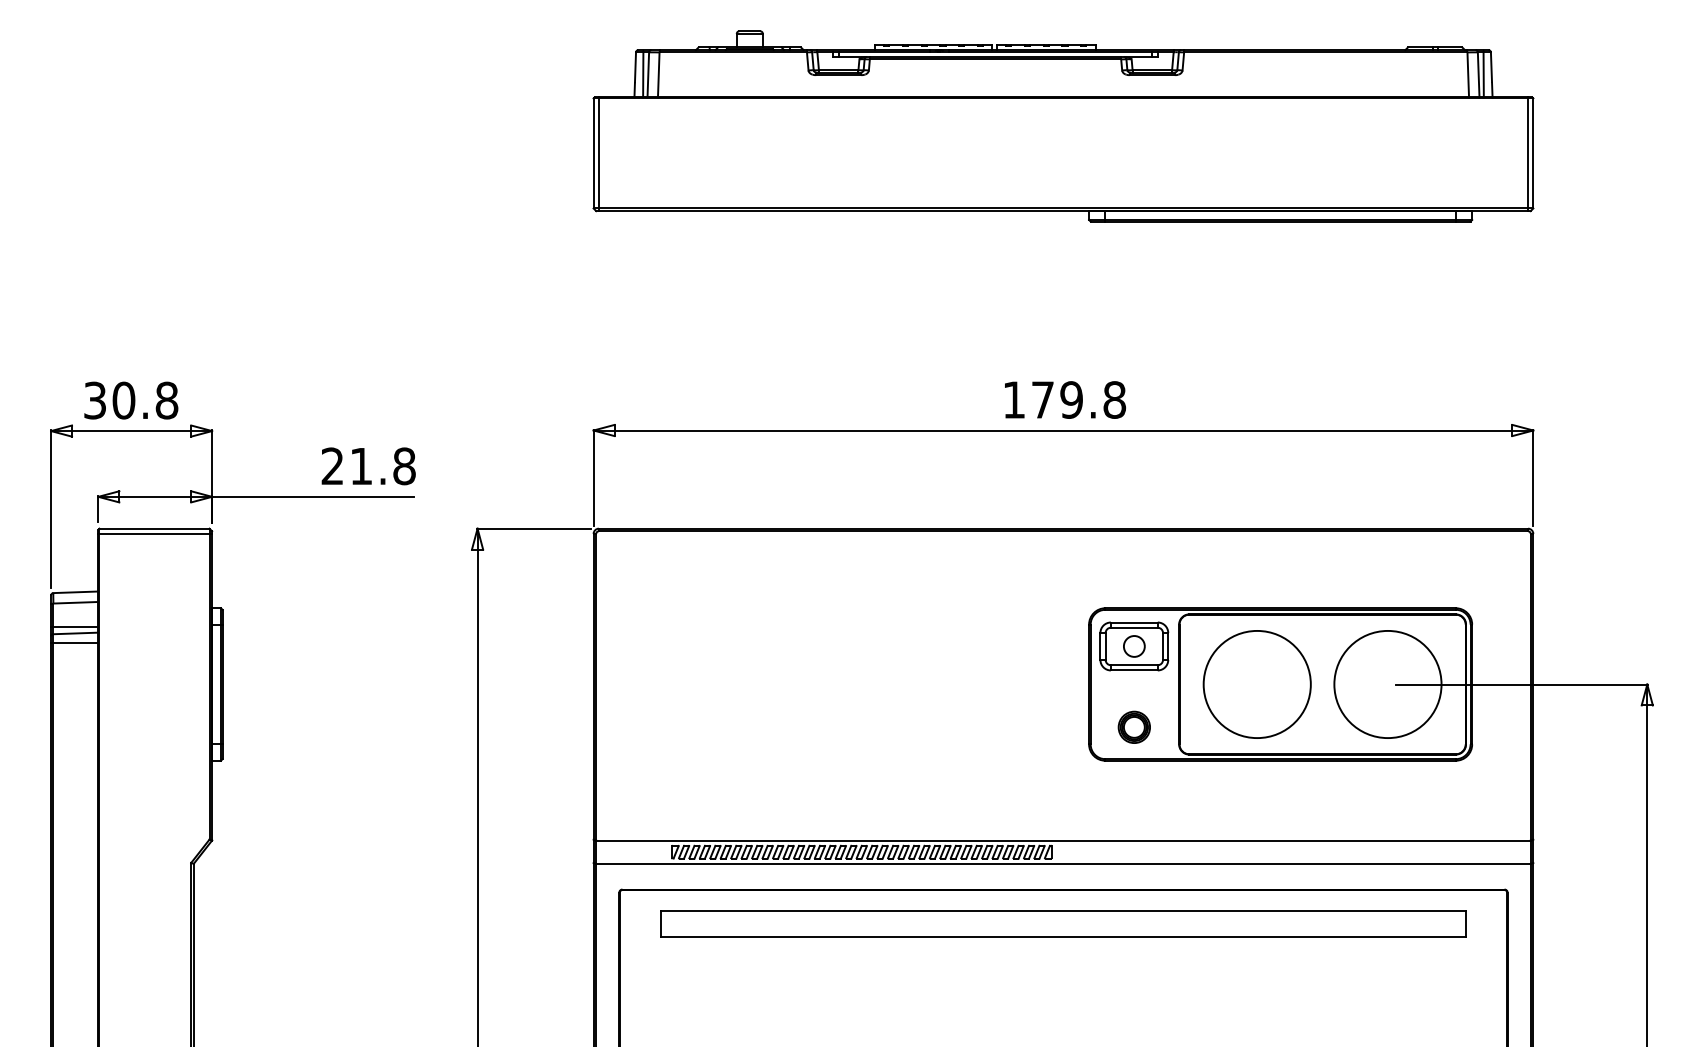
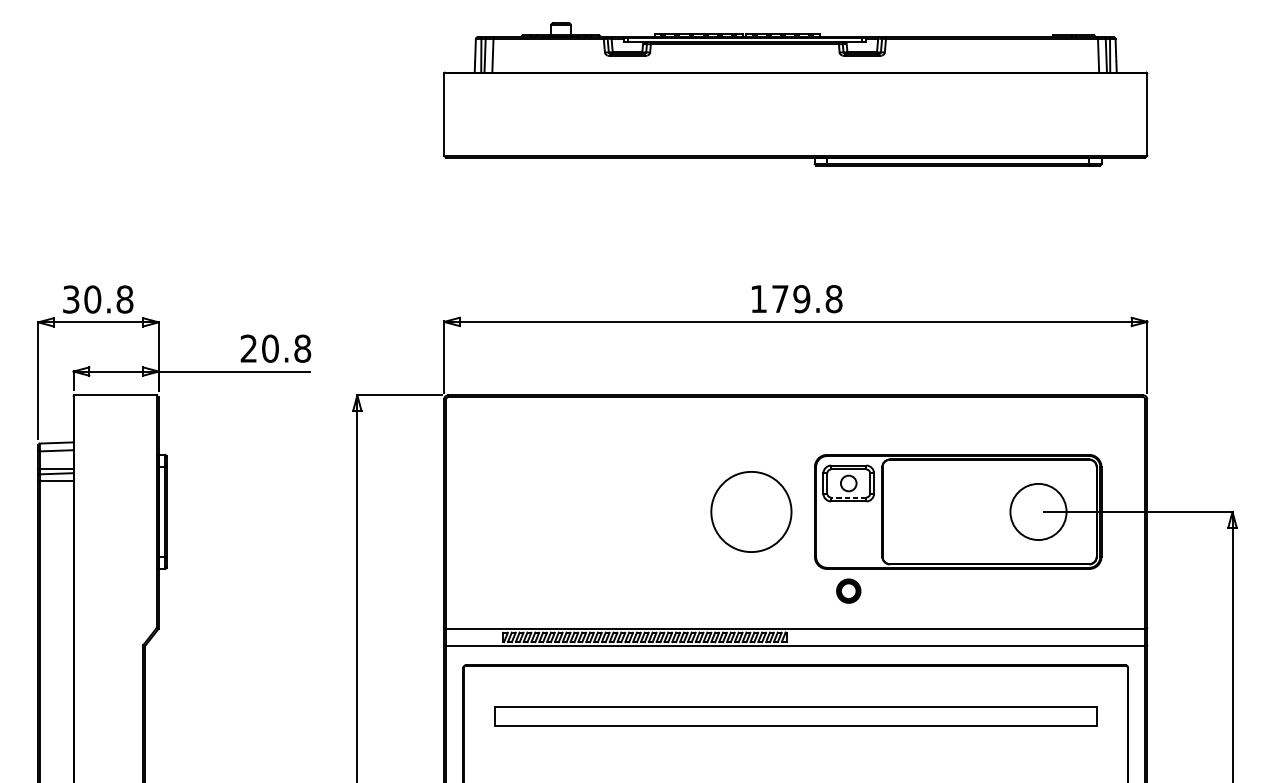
line: (598, 154) -> (447, 115), removed
line: (1528, 154) -> (1143, 115), removed
text: (361, 466) -> (270, 348), 21.8 -> 20.8
line: (155, 533) -> (116, 398), removed
line: (1133, 665) -> (848, 497), solid -> dashed
circle: (1256, 684) -> (750, 511), moved
circle: (1387, 684) -> (1038, 511), size x0.7
part: (1133, 726) -> (848, 590), moved
part: (1063, 923) -> (795, 716), moved

